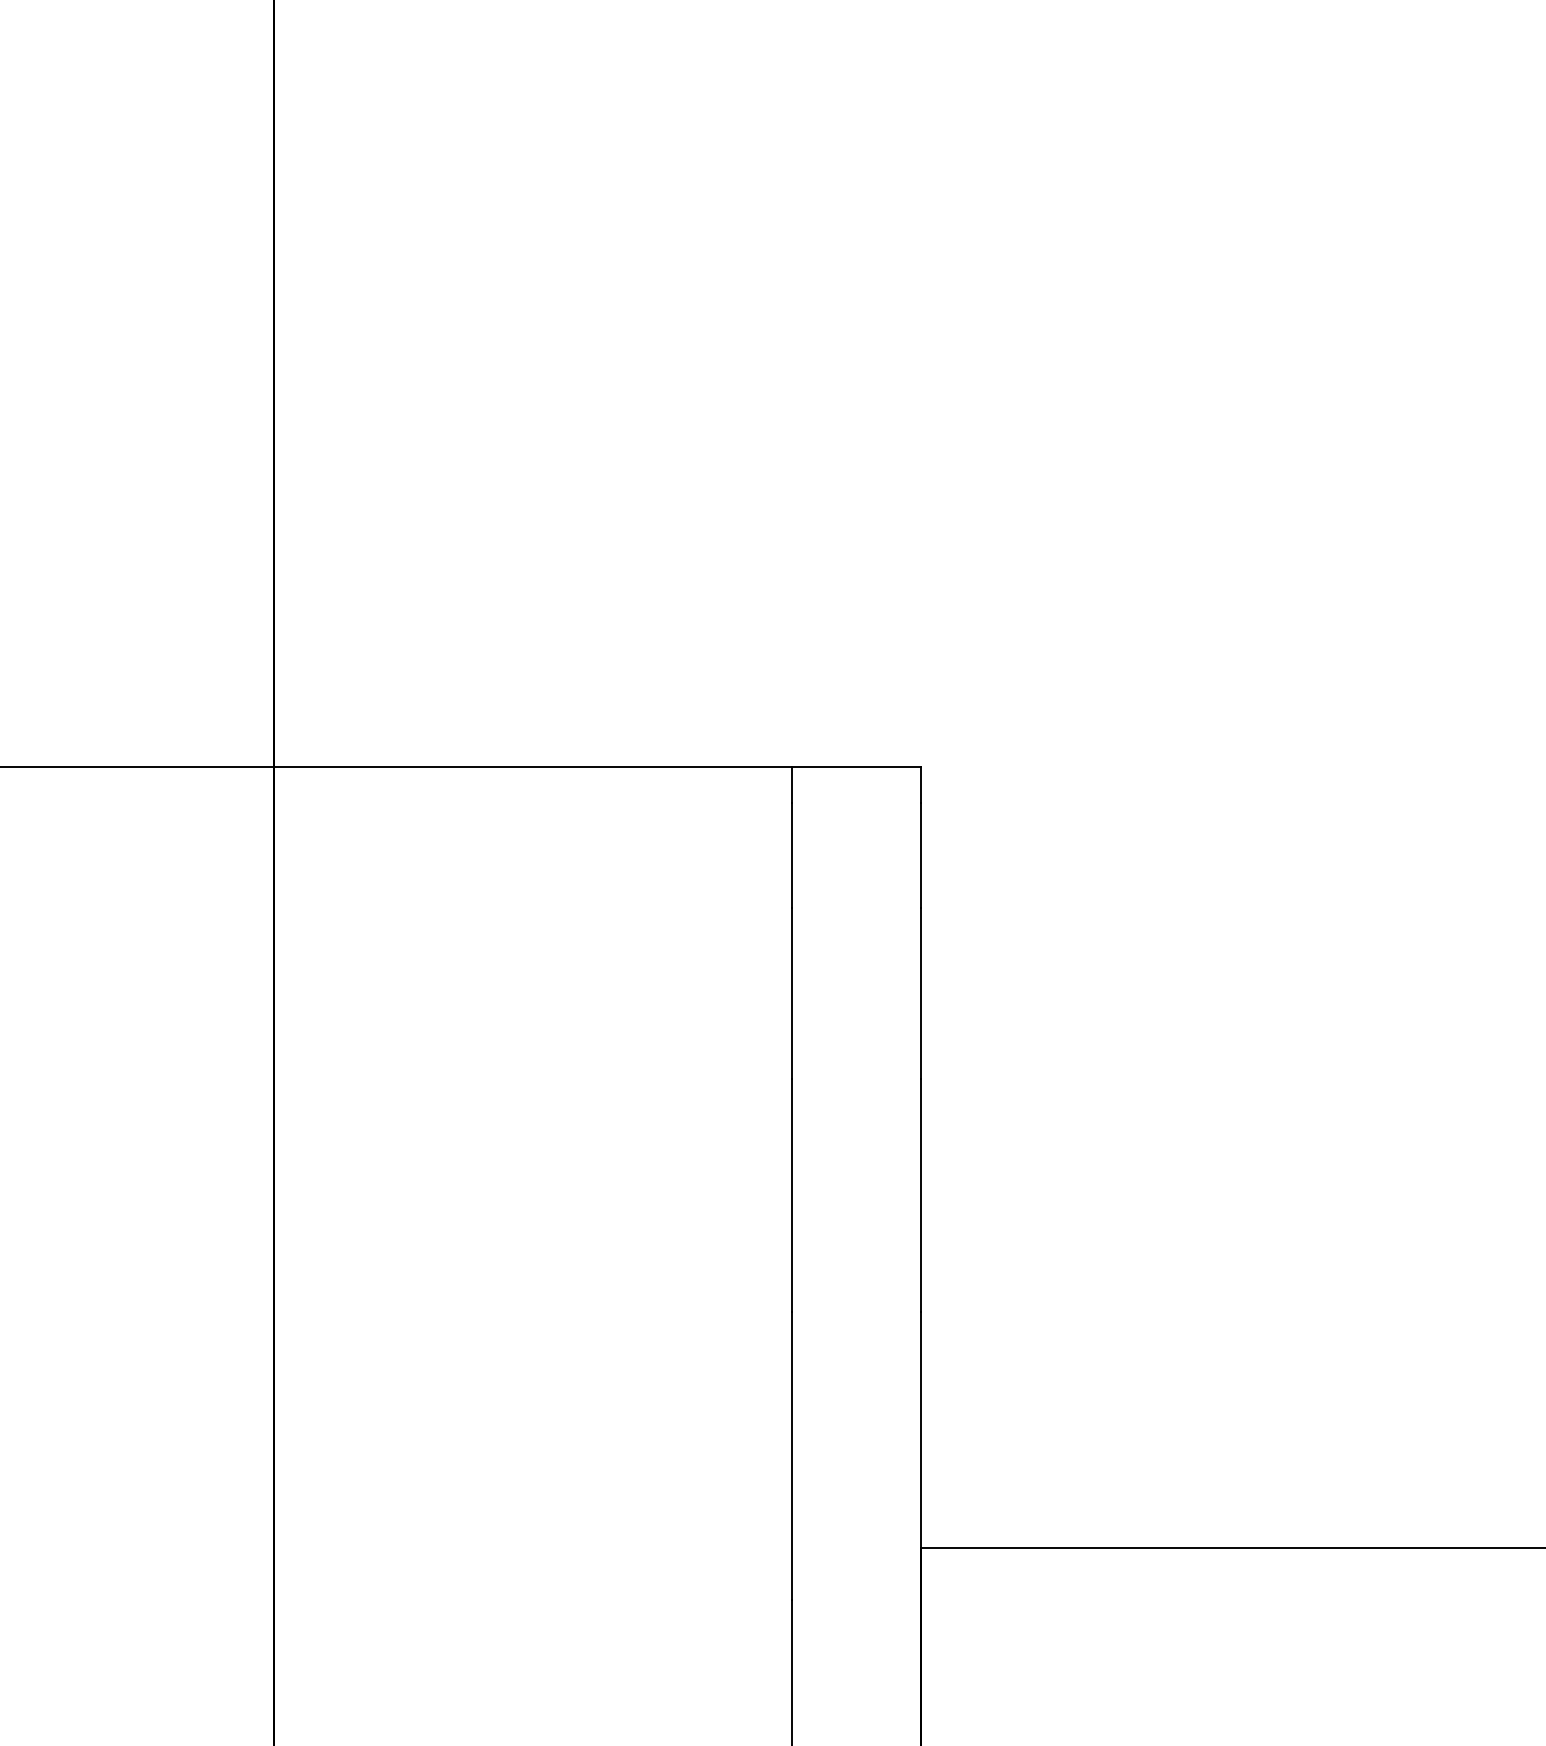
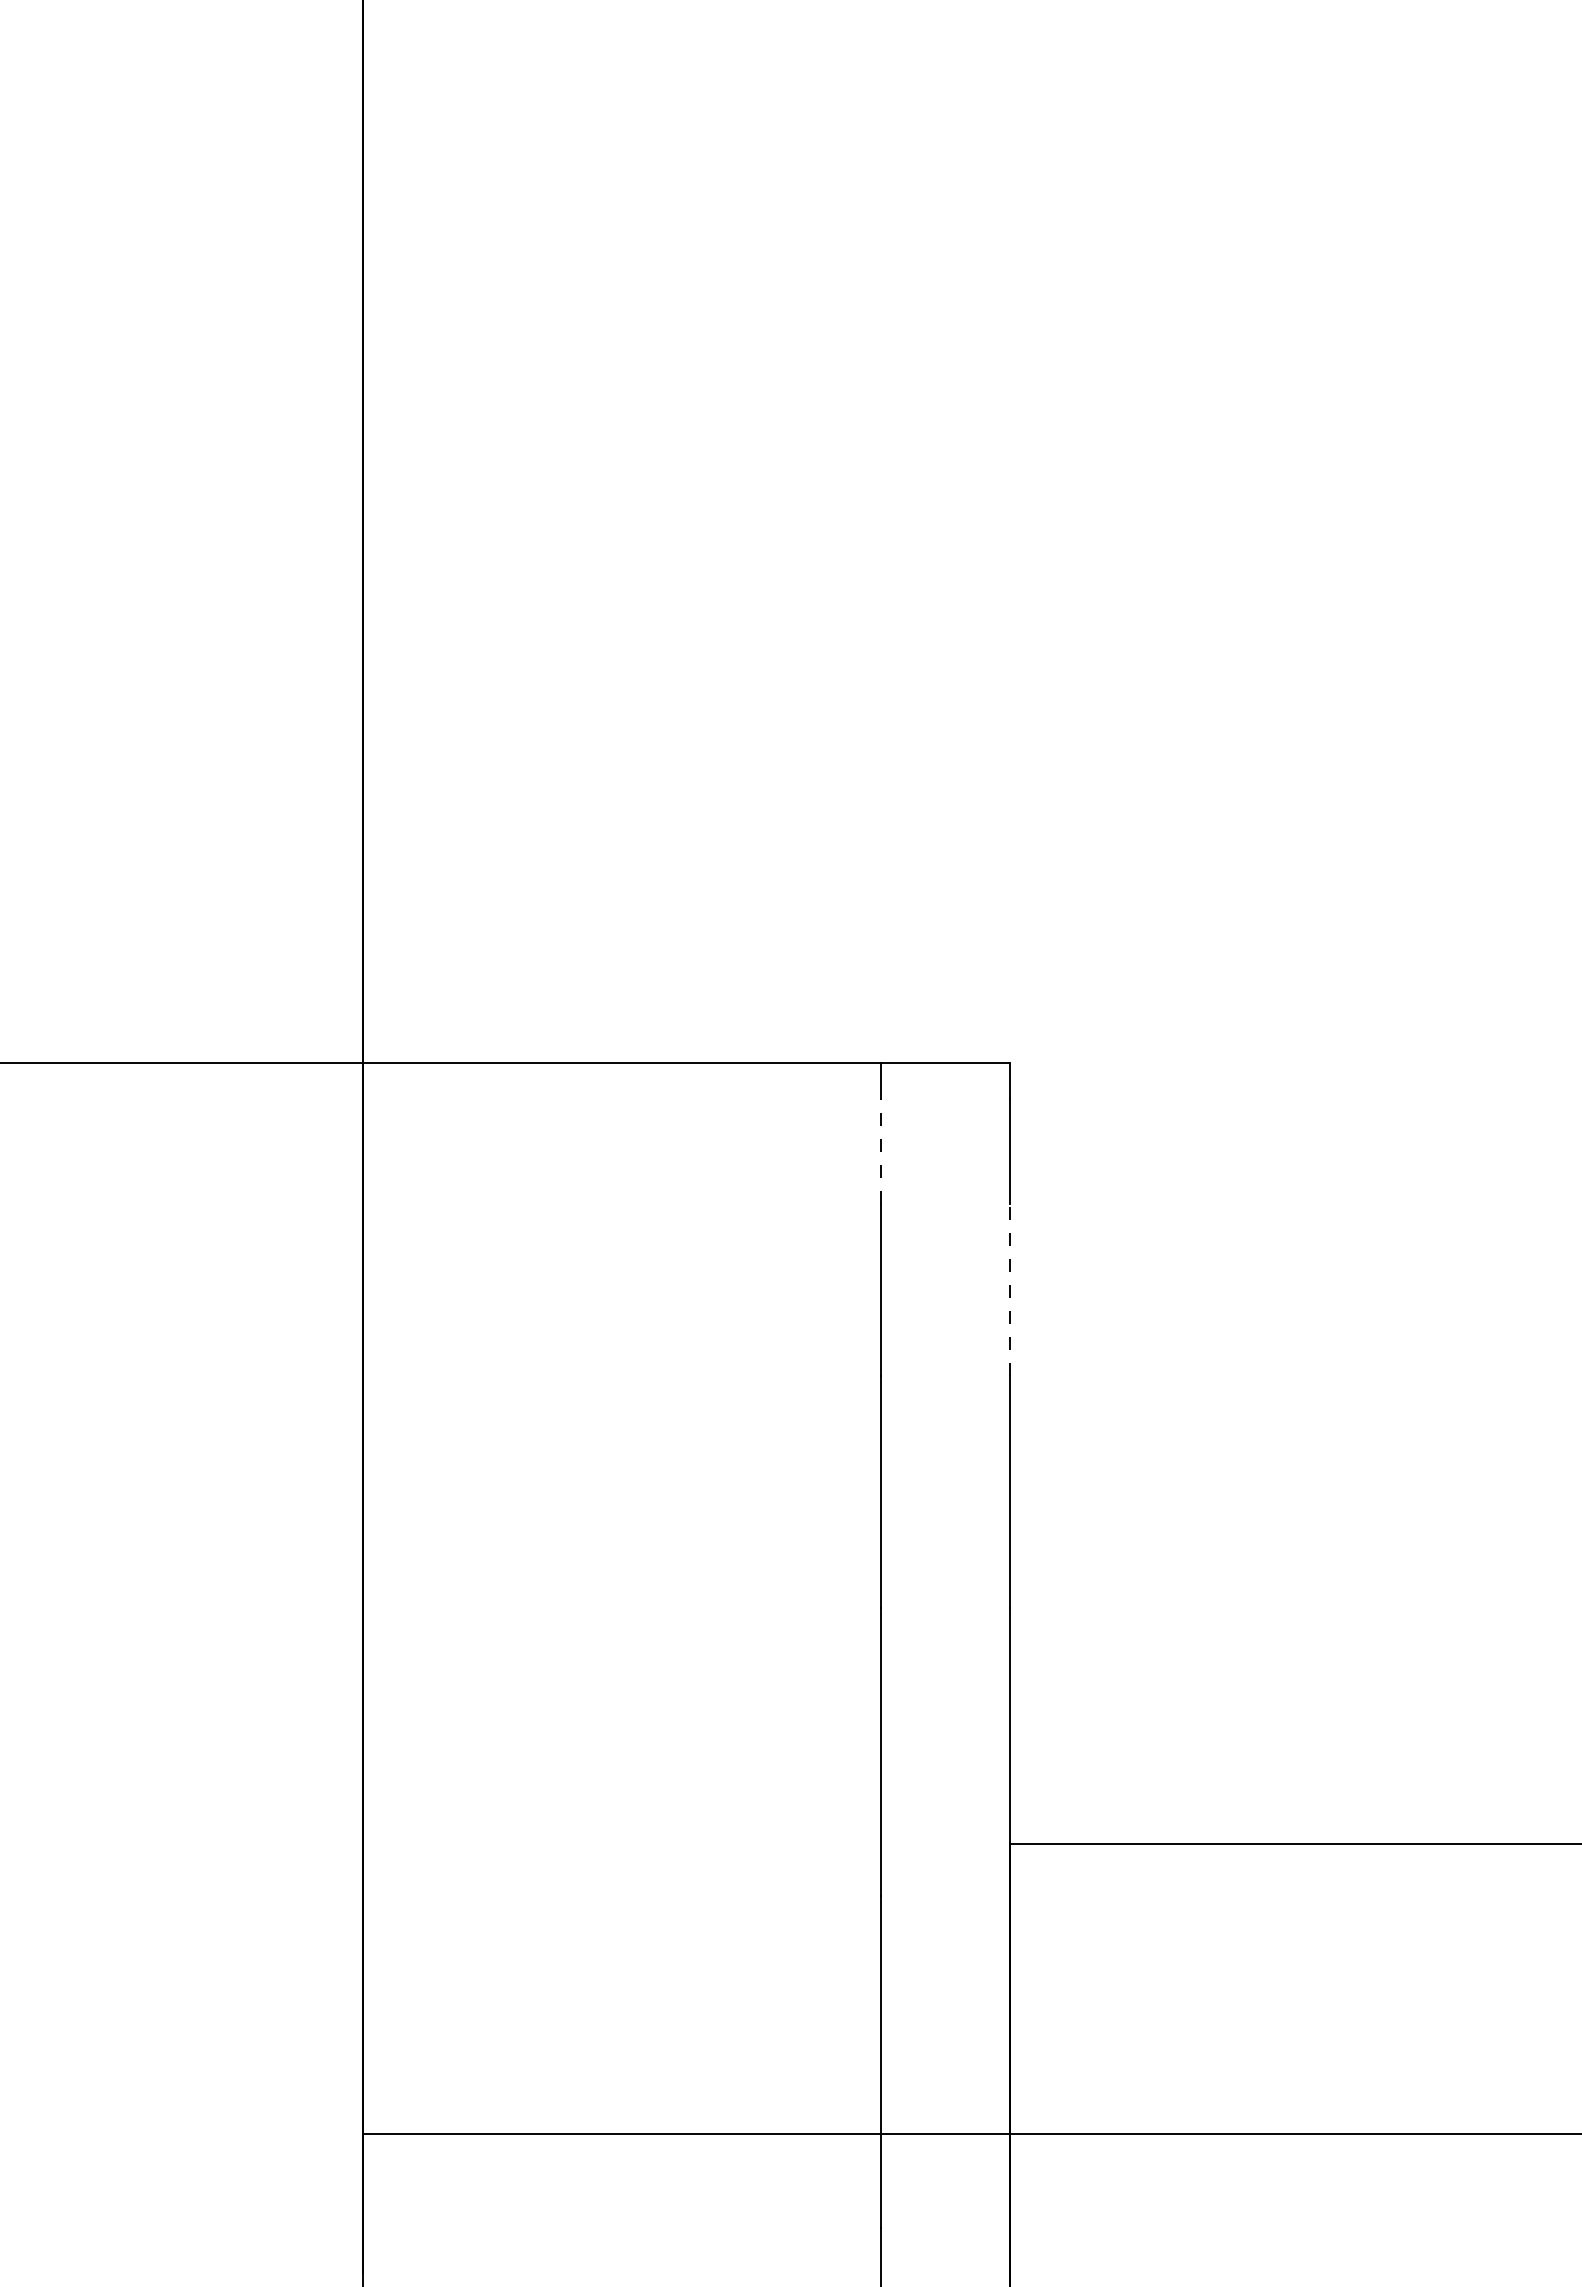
line: (791, 855) -> (880, 1151), solid -> dashed
line: (921, 993) -> (1010, 1289), solid -> dashed

